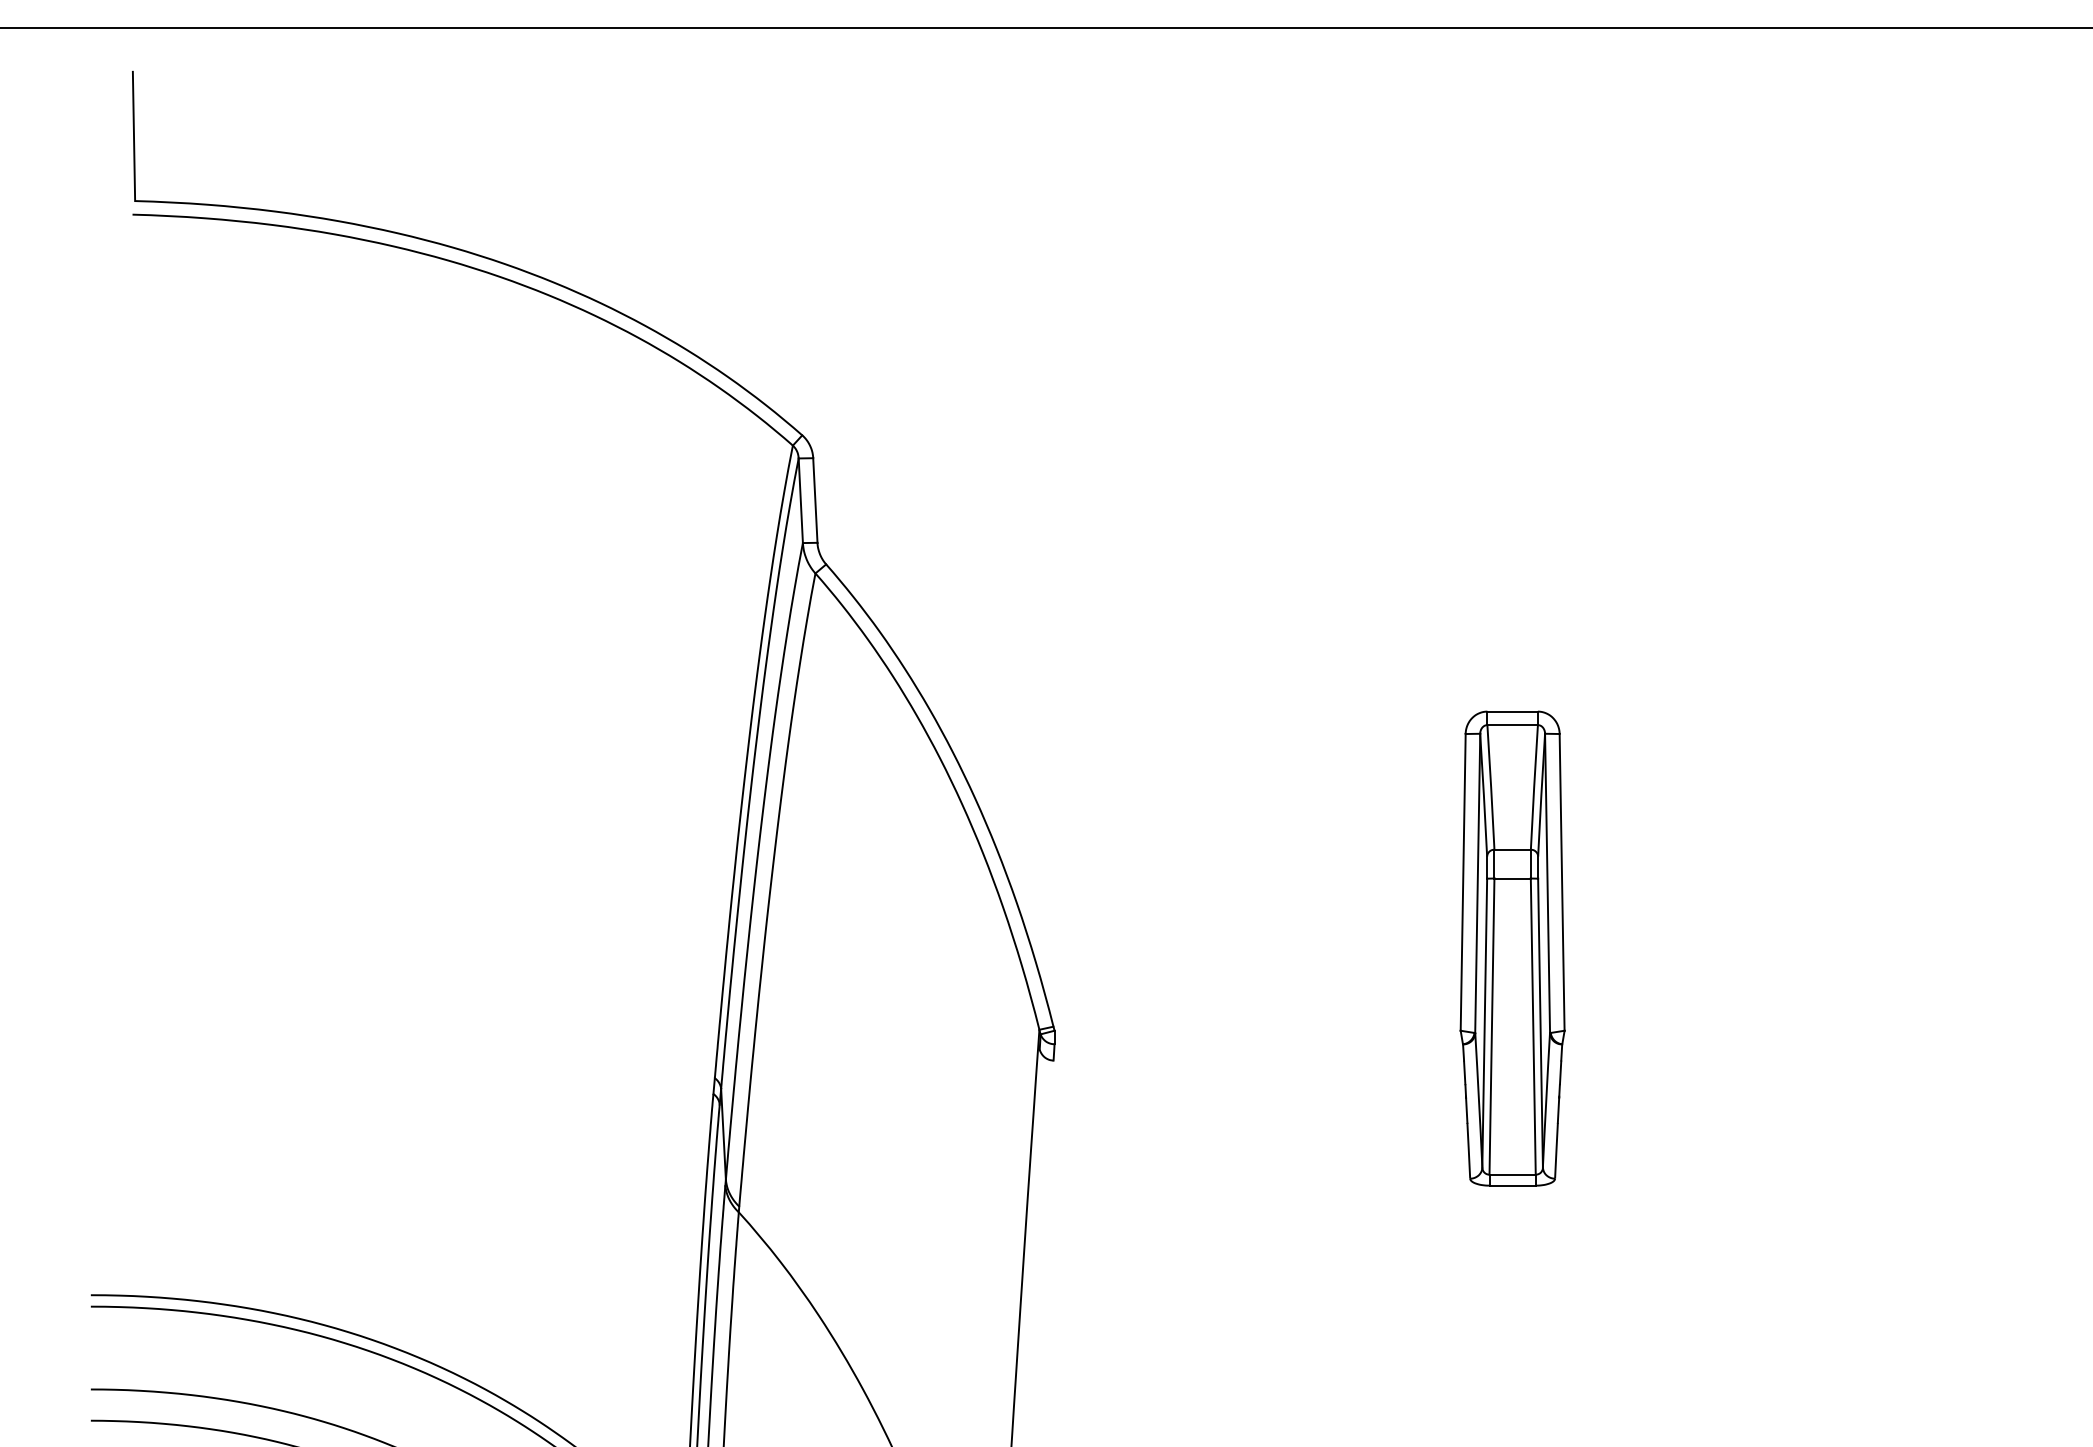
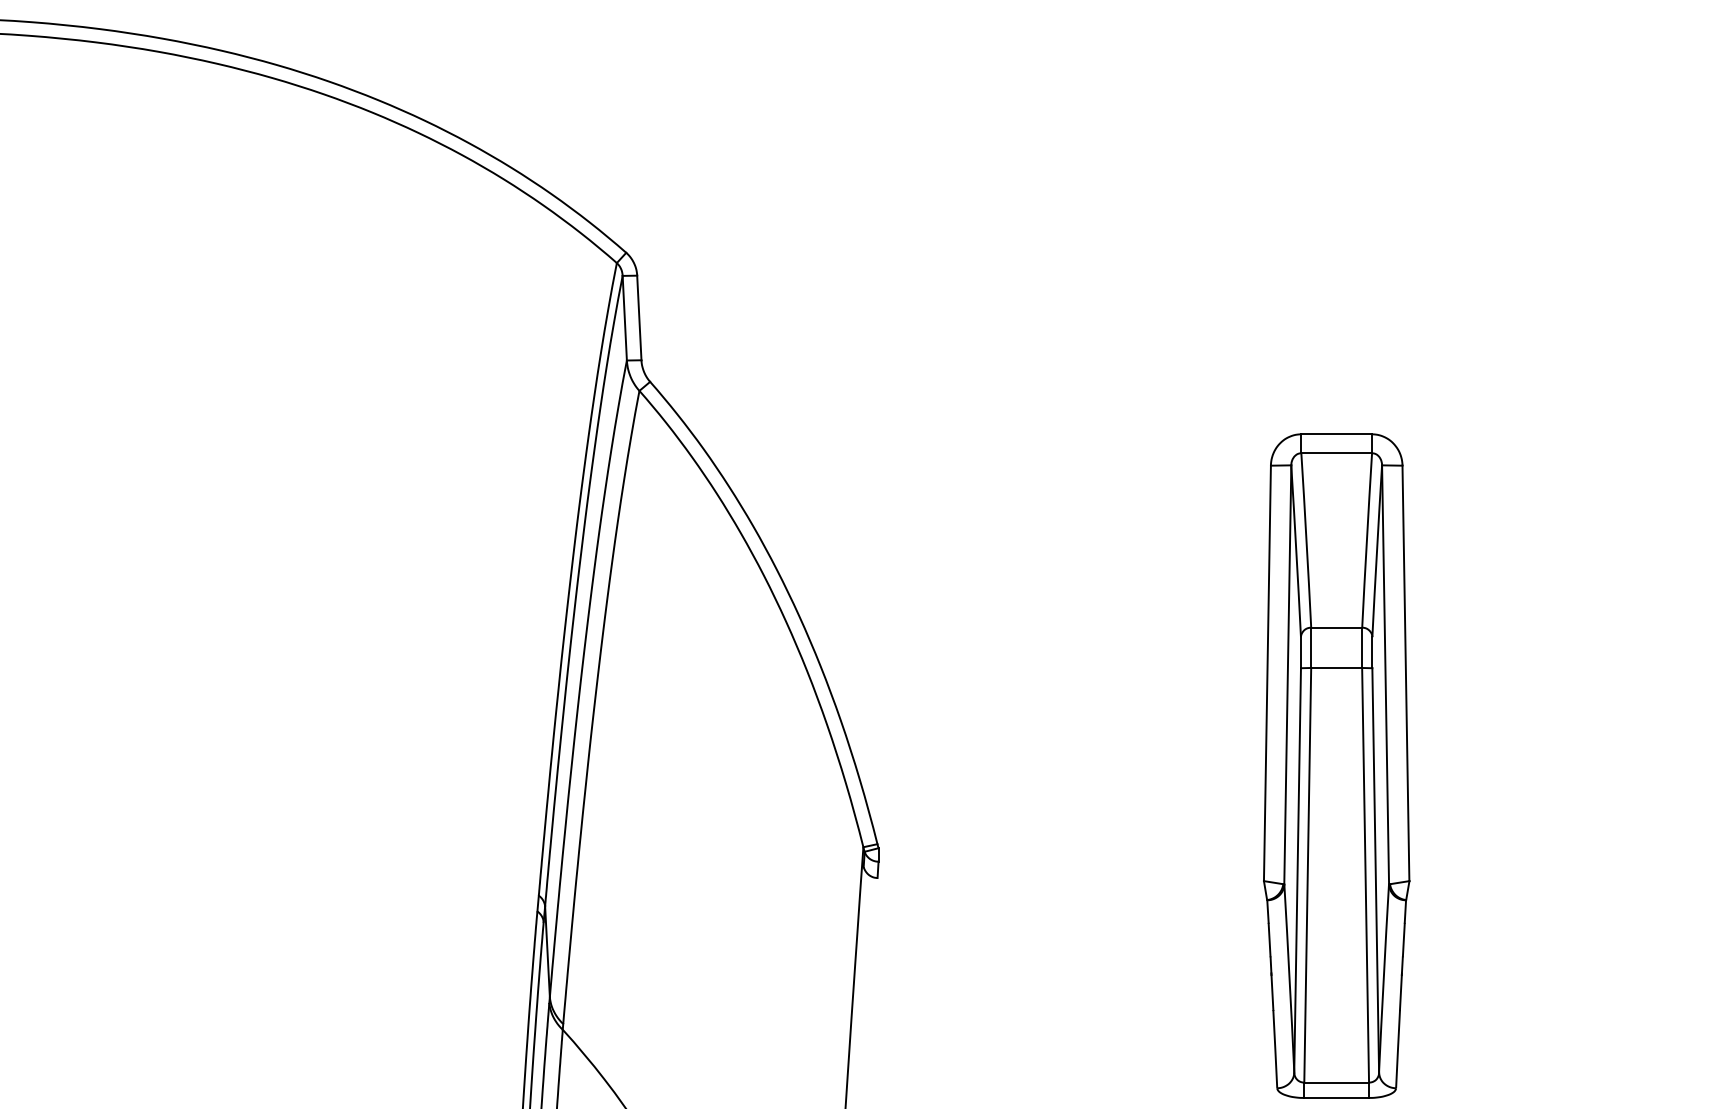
part: (1512, 948) -> (1336, 765), size x1.4

